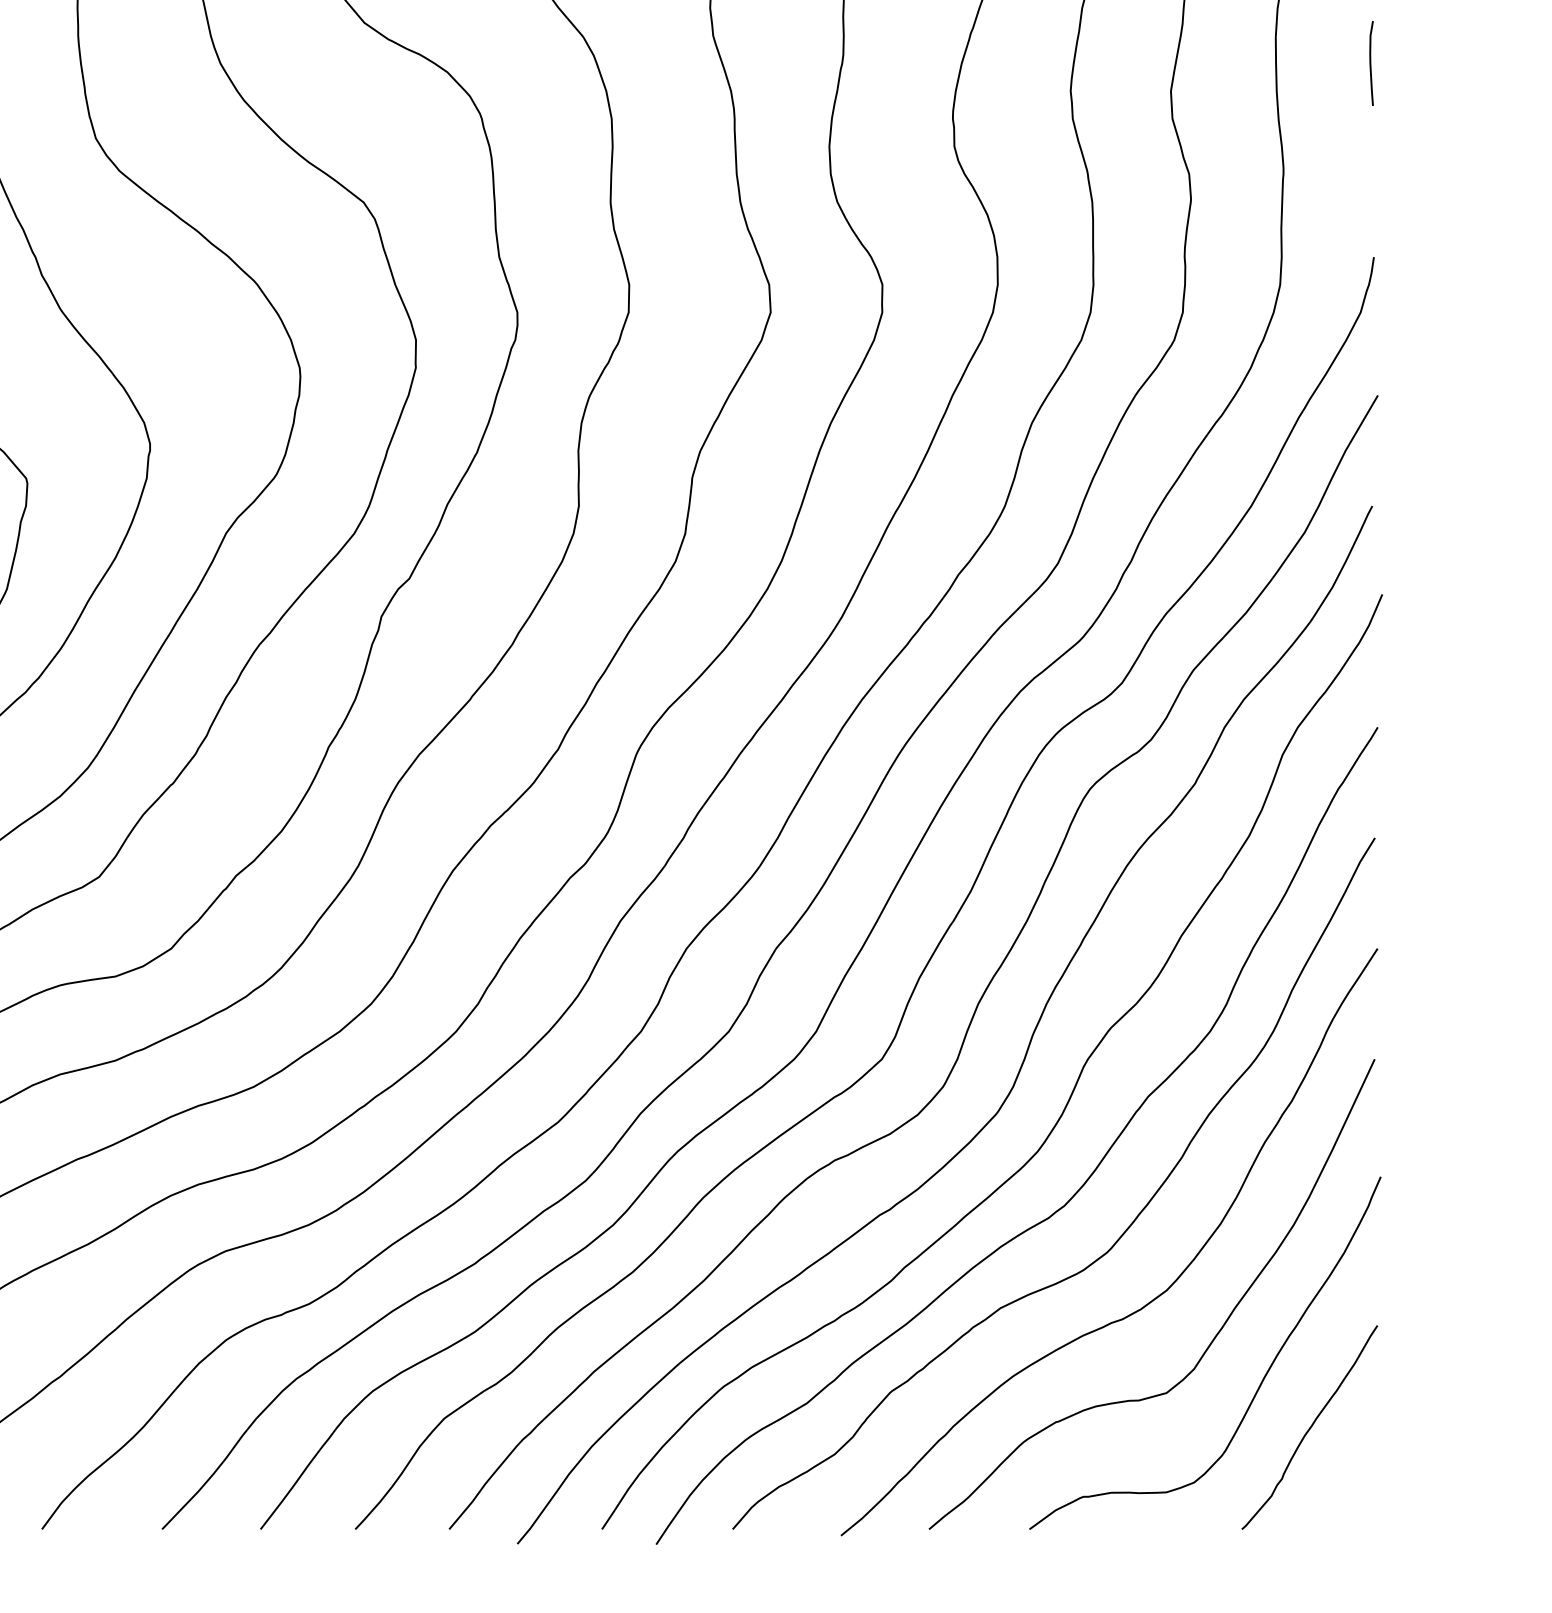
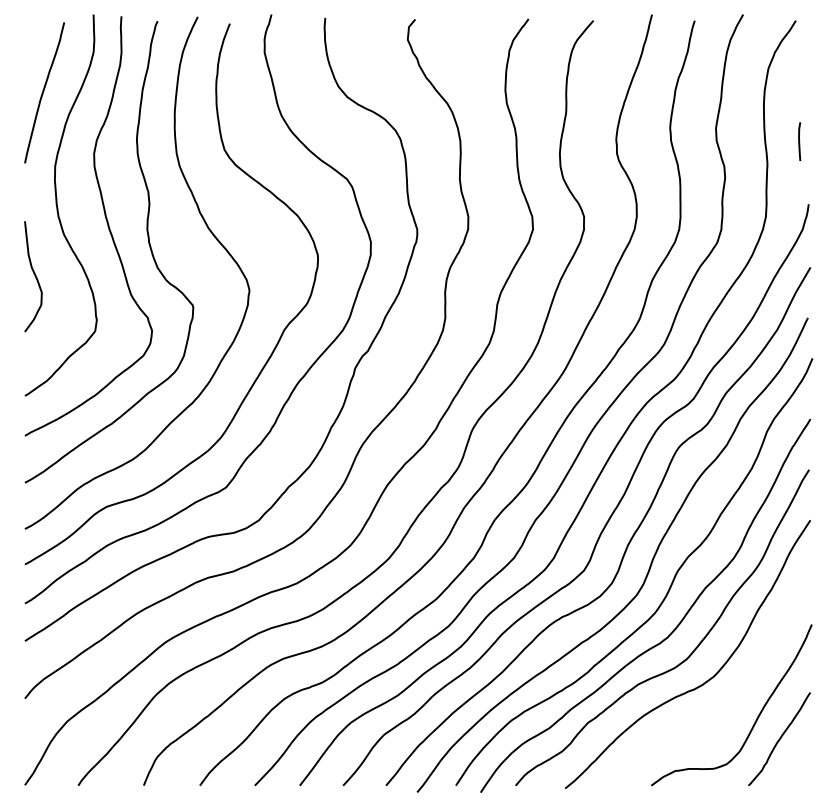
line: (1371, 63) -> (799, 141), moved
curve: (1211, 1338) -> (734, 698), removed

